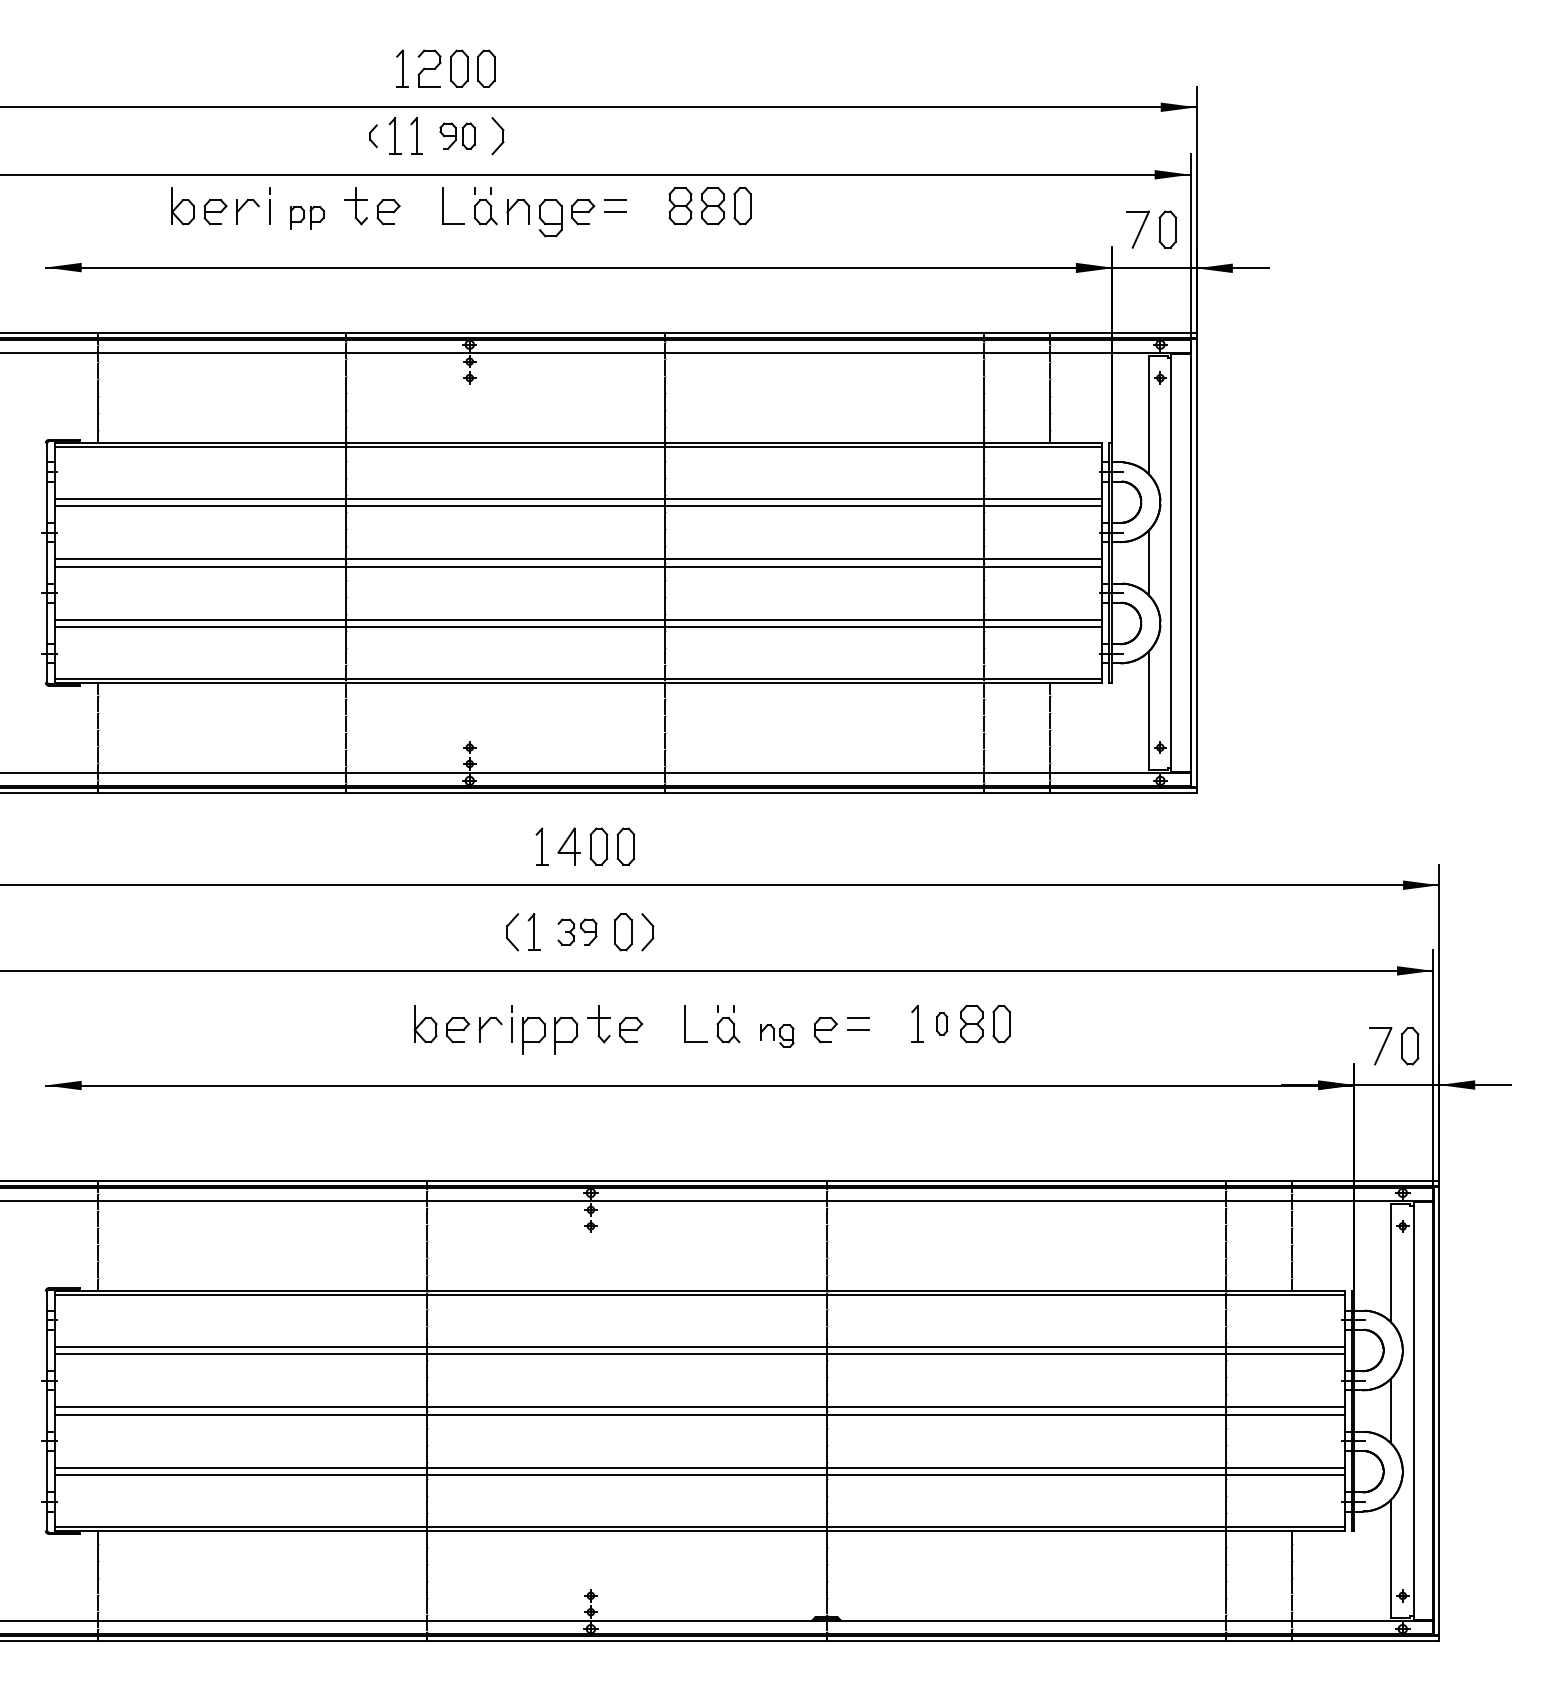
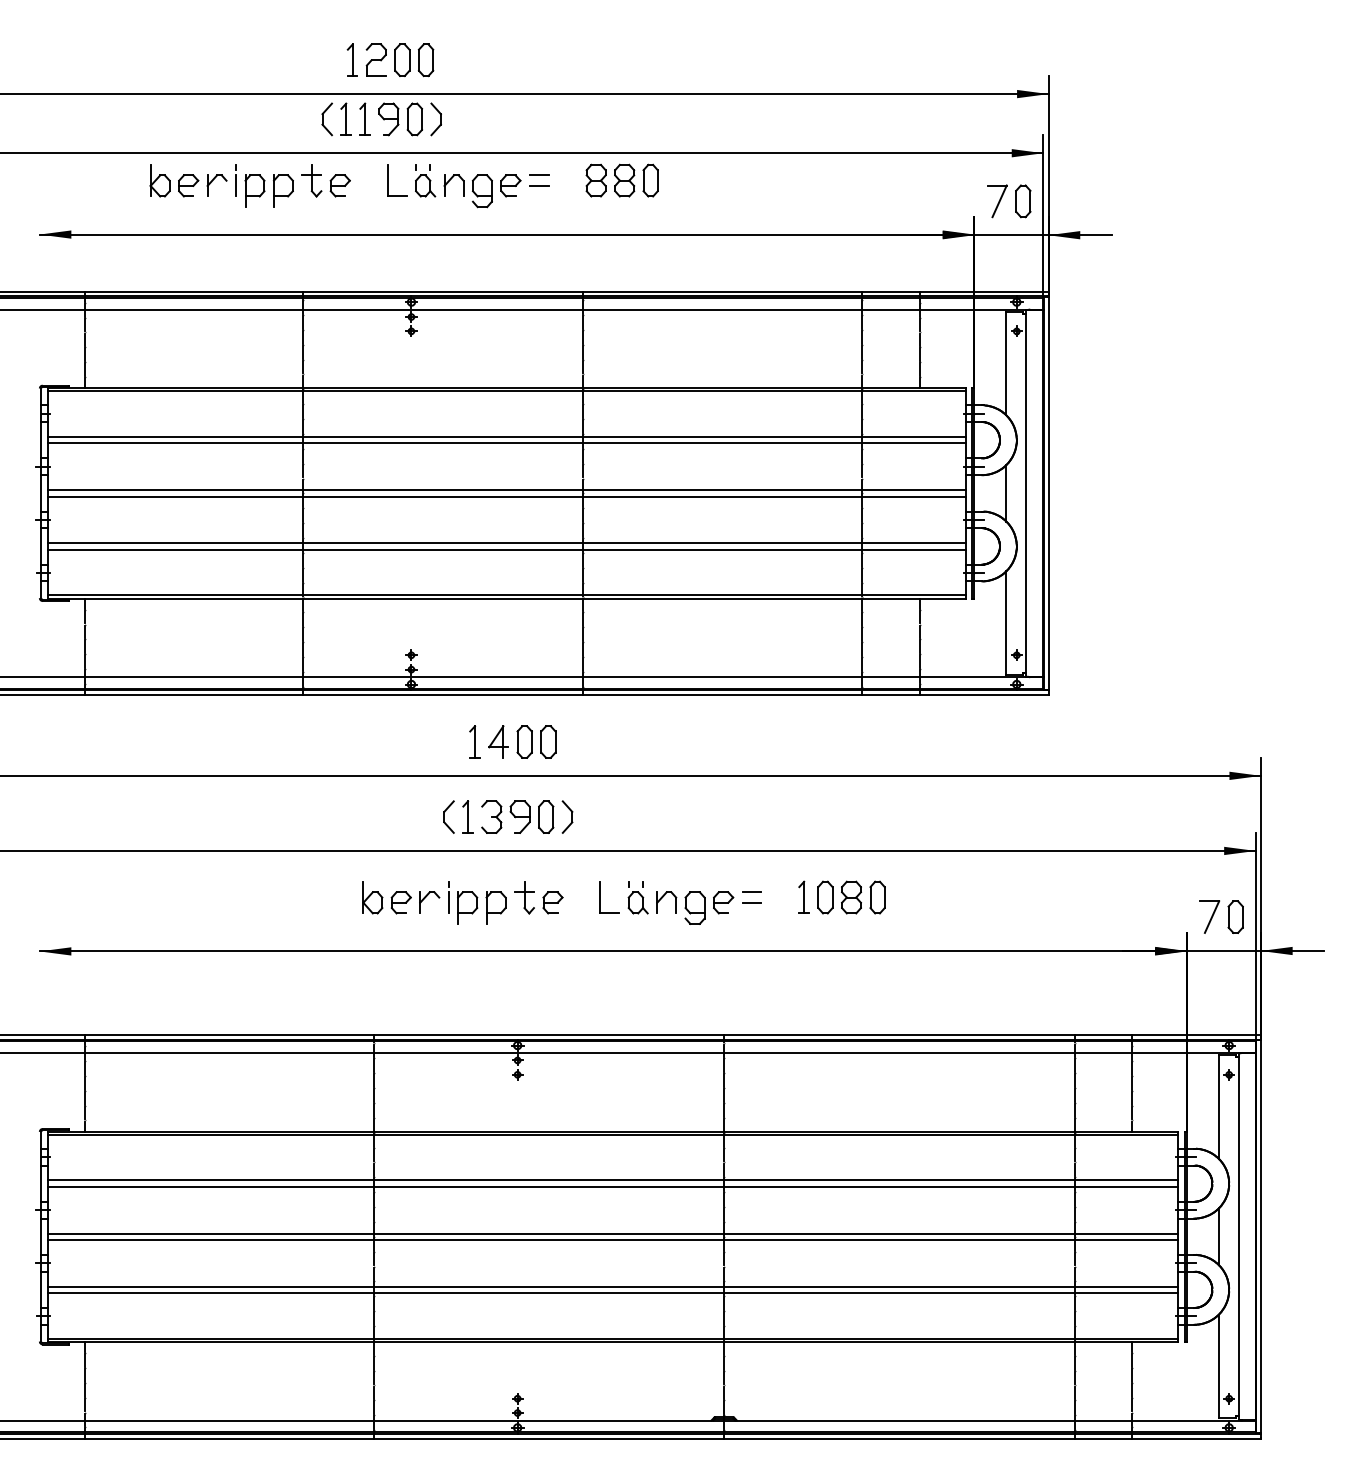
part: (372, 136) -> (326, 119), size x1.67
part: (457, 136) -> (400, 119), size x1.43
part: (306, 217) -> (268, 190), size x1.67
part: (577, 931) -> (505, 816), size x1.43
part: (942, 1023) -> (825, 897), size x1.67
part: (776, 1035) -> (680, 907), size x1.67

